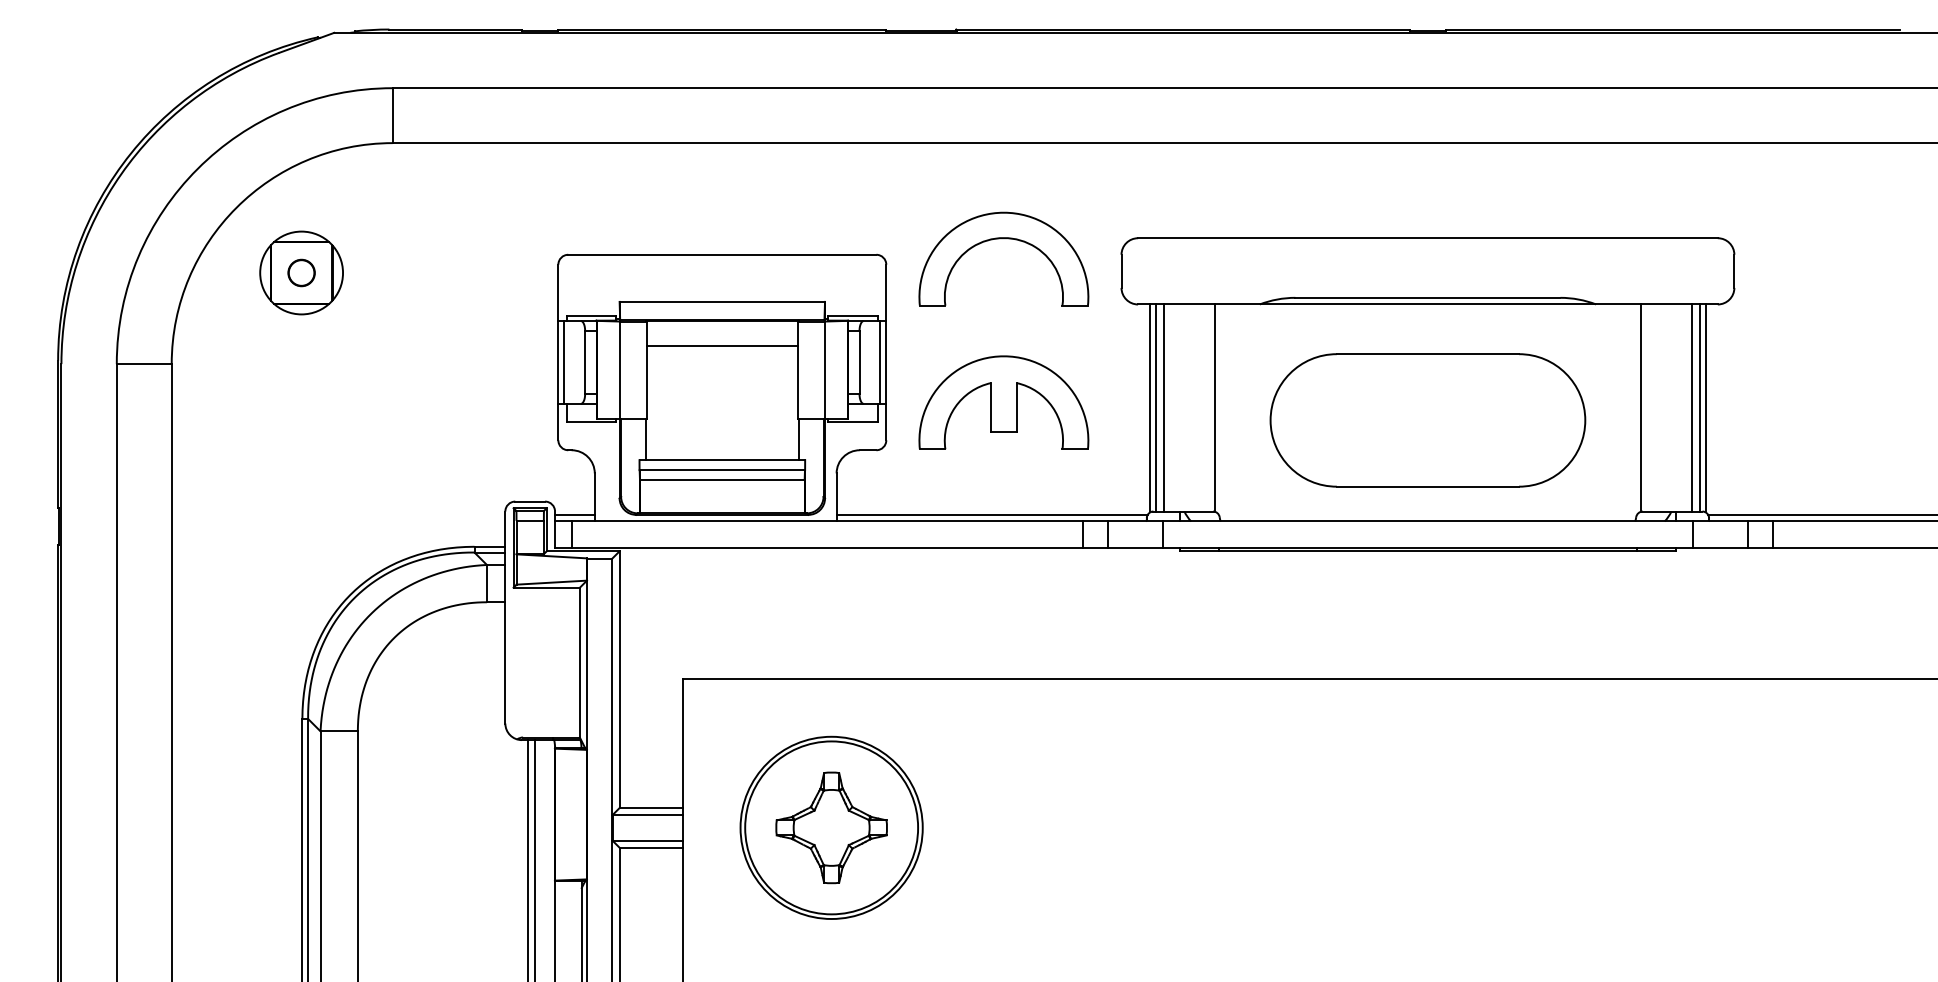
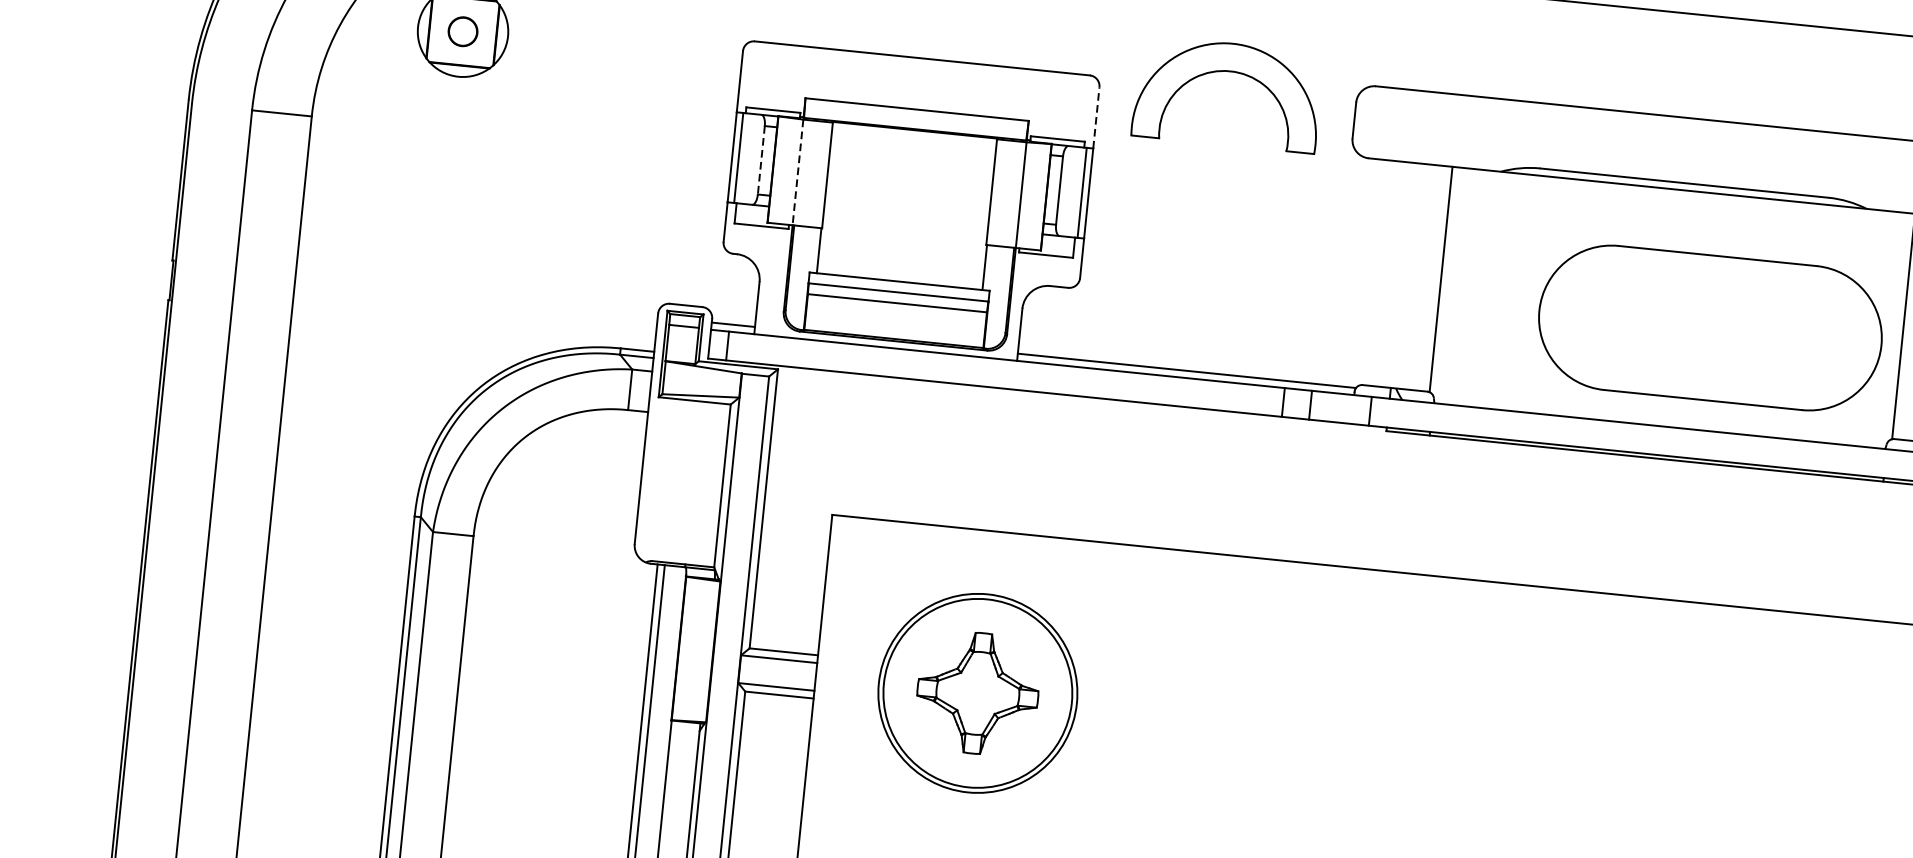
line: (886, 292) -> (1096, 117), solid -> dashed
line: (721, 345) -> (911, 156), removed
line: (585, 362) -> (761, 160), solid -> dashed
line: (619, 370) -> (797, 172), solid -> dashed
part: (1003, 402) -> (1211, 249), removed
line: (1155, 407) -> (1376, 272), removed
line: (1163, 407) -> (1384, 273), removed
line: (1150, 408) -> (1370, 272), removed
part: (1427, 420) -> (1709, 328), moved

